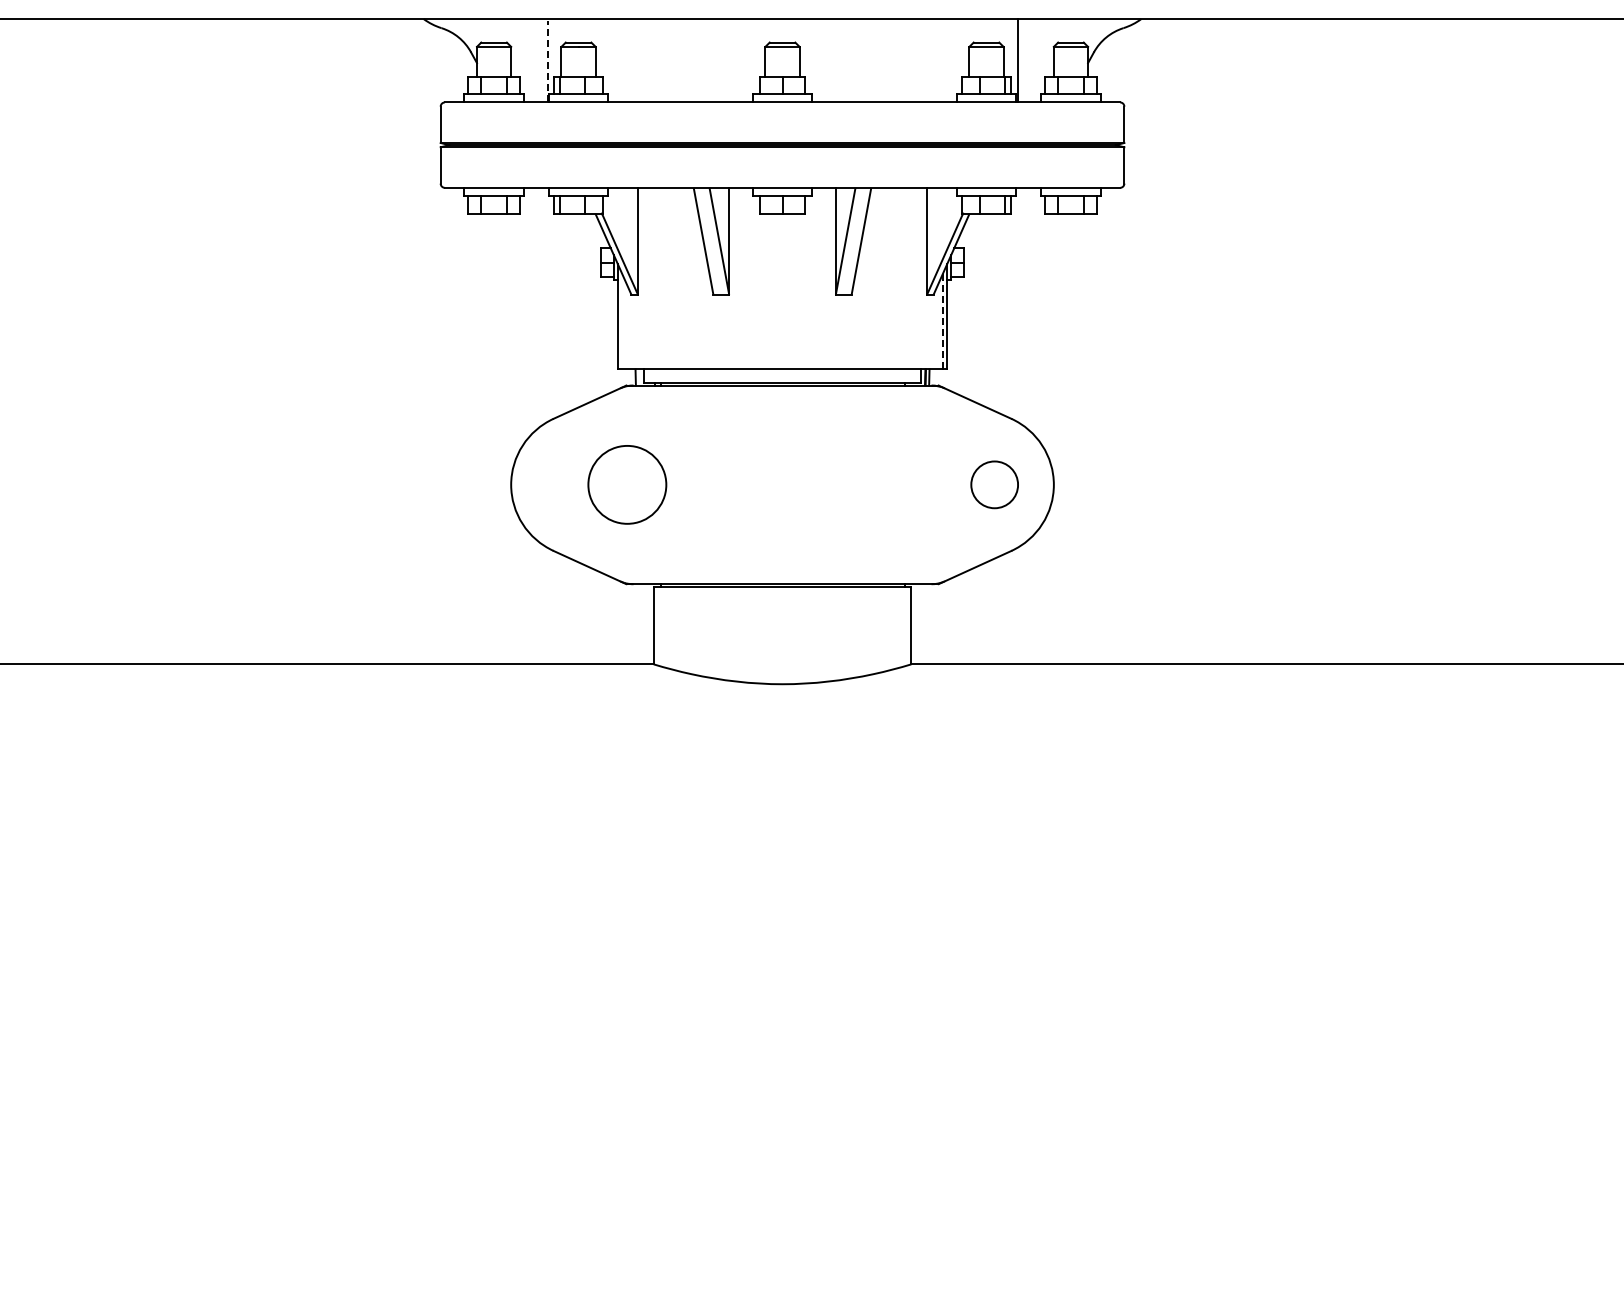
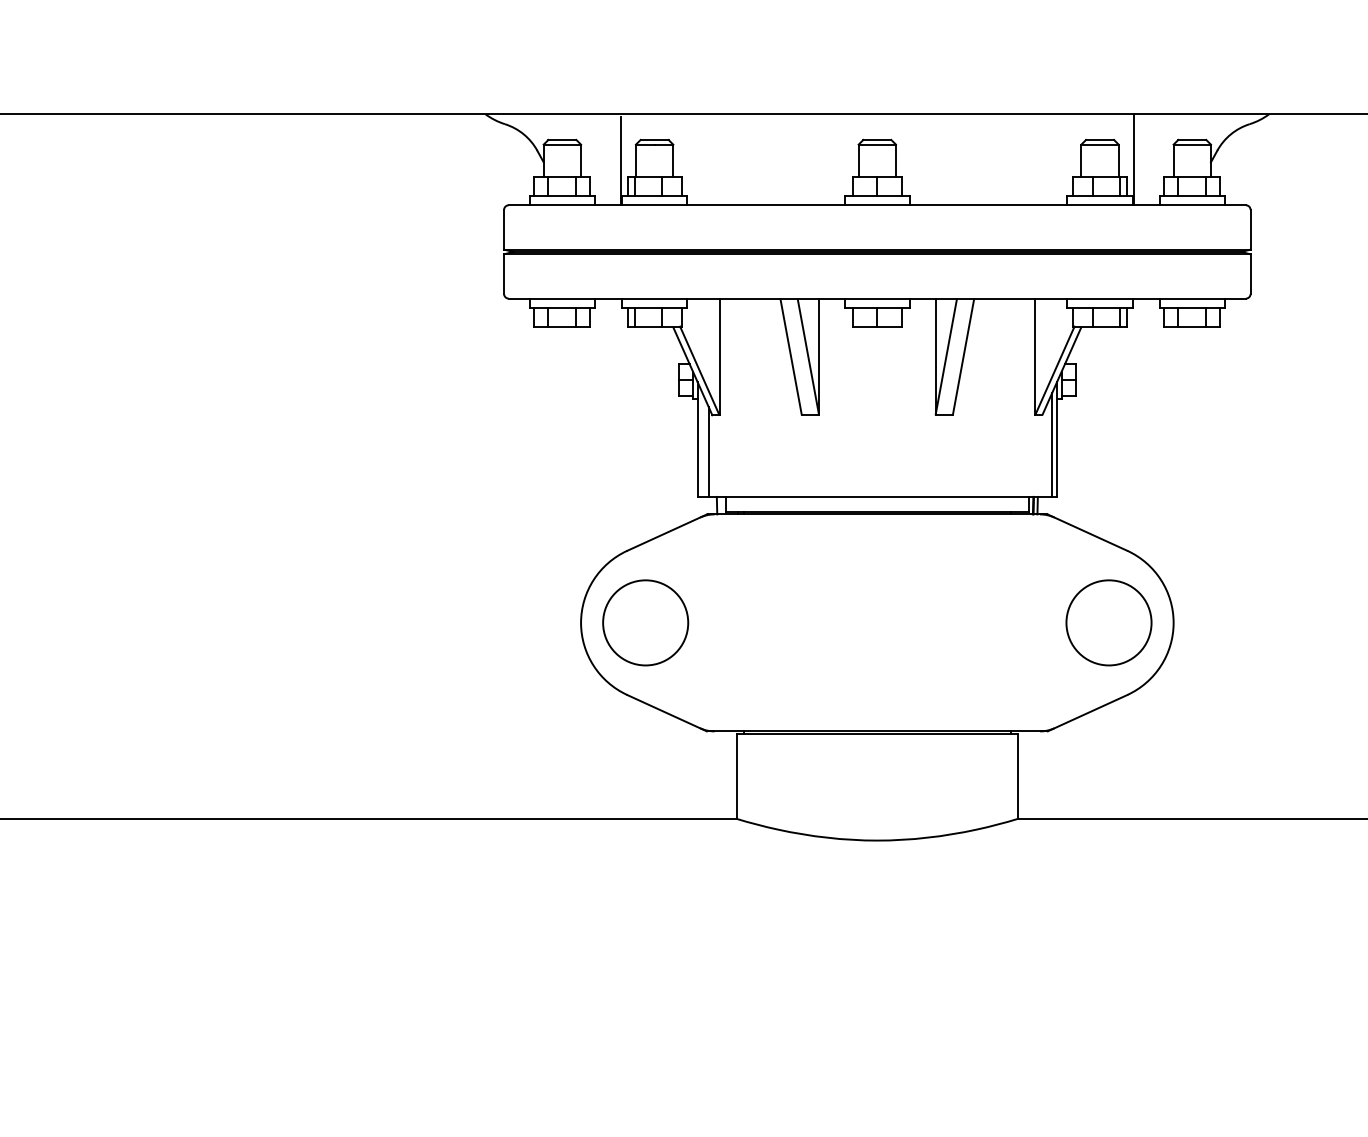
line: (547, 61) -> (620, 160), dashed -> solid
line: (942, 321) -> (1052, 444), dashed -> solid
line: (628, 328) -> (709, 452), added
circle: (627, 484) -> (645, 622), moved
circle: (994, 484) -> (1108, 622), size x1.67

